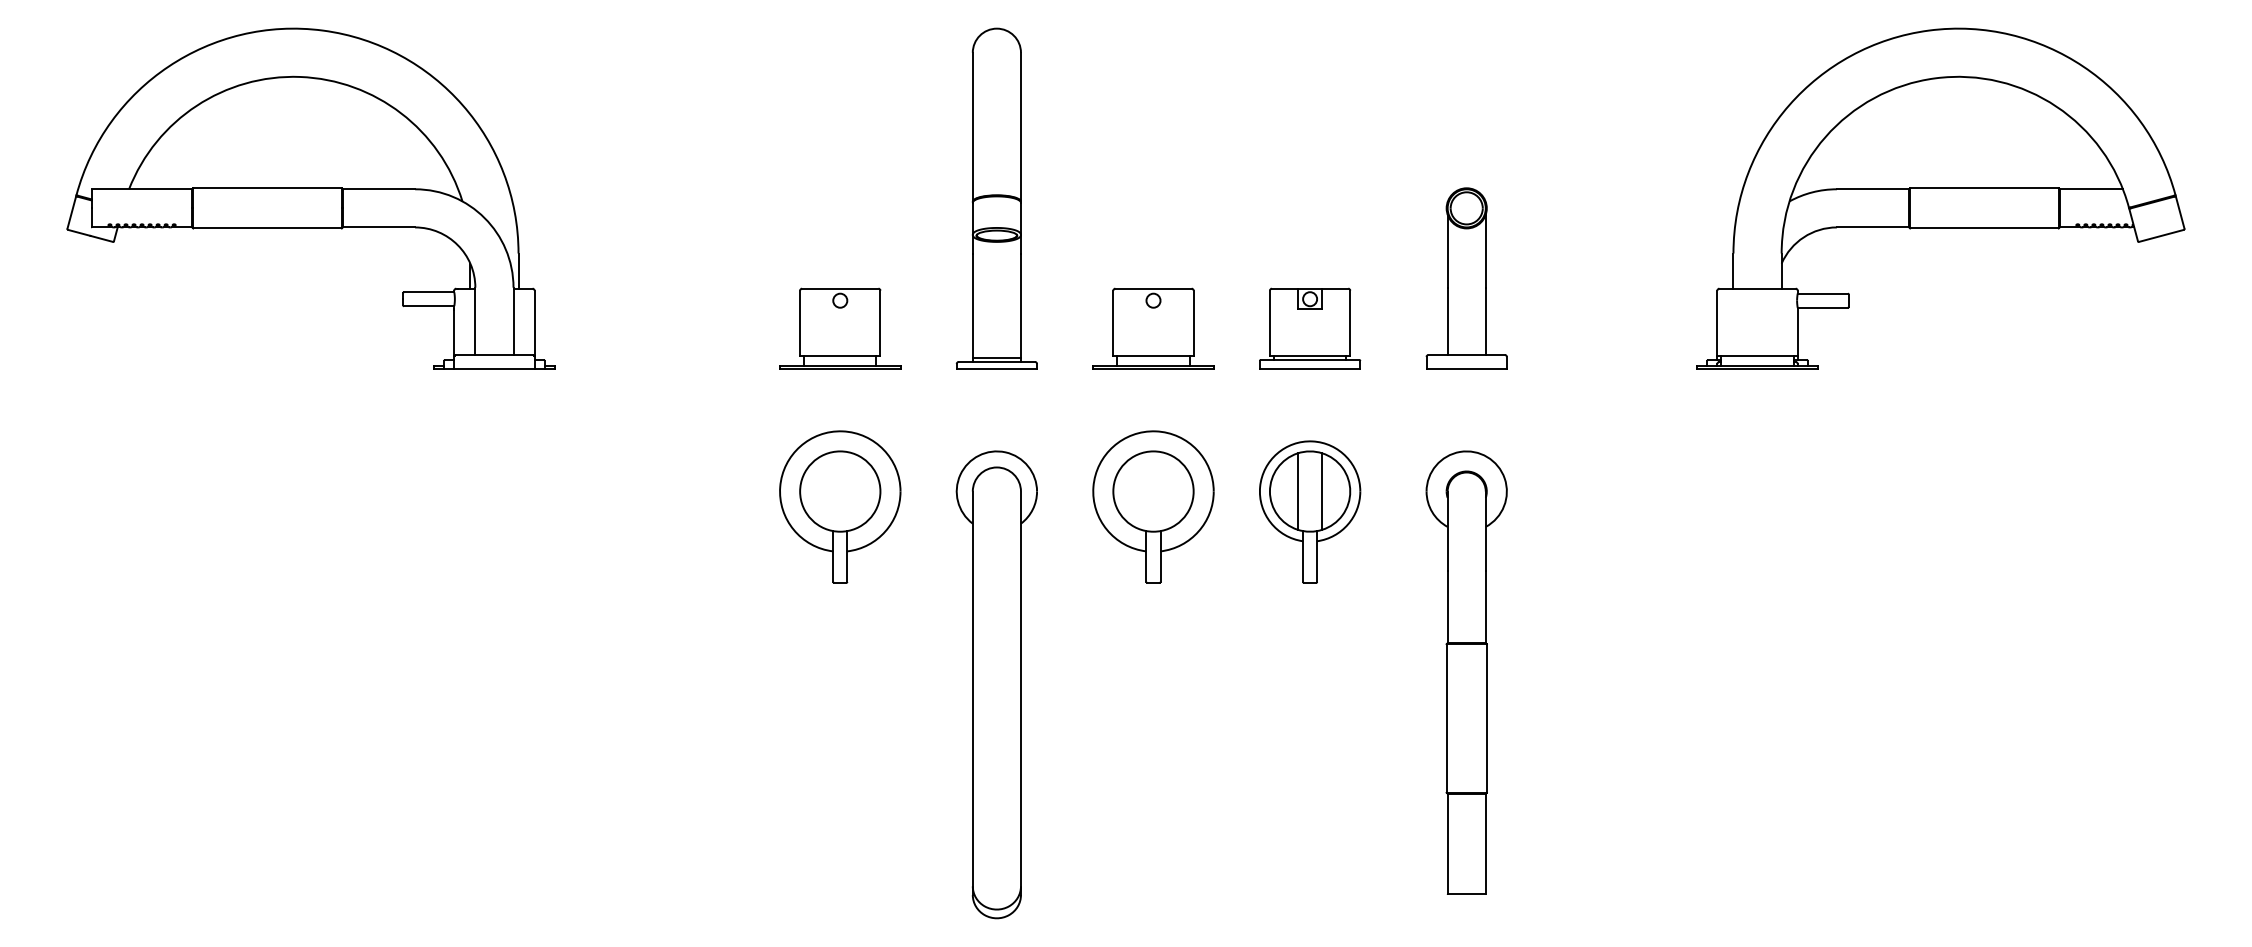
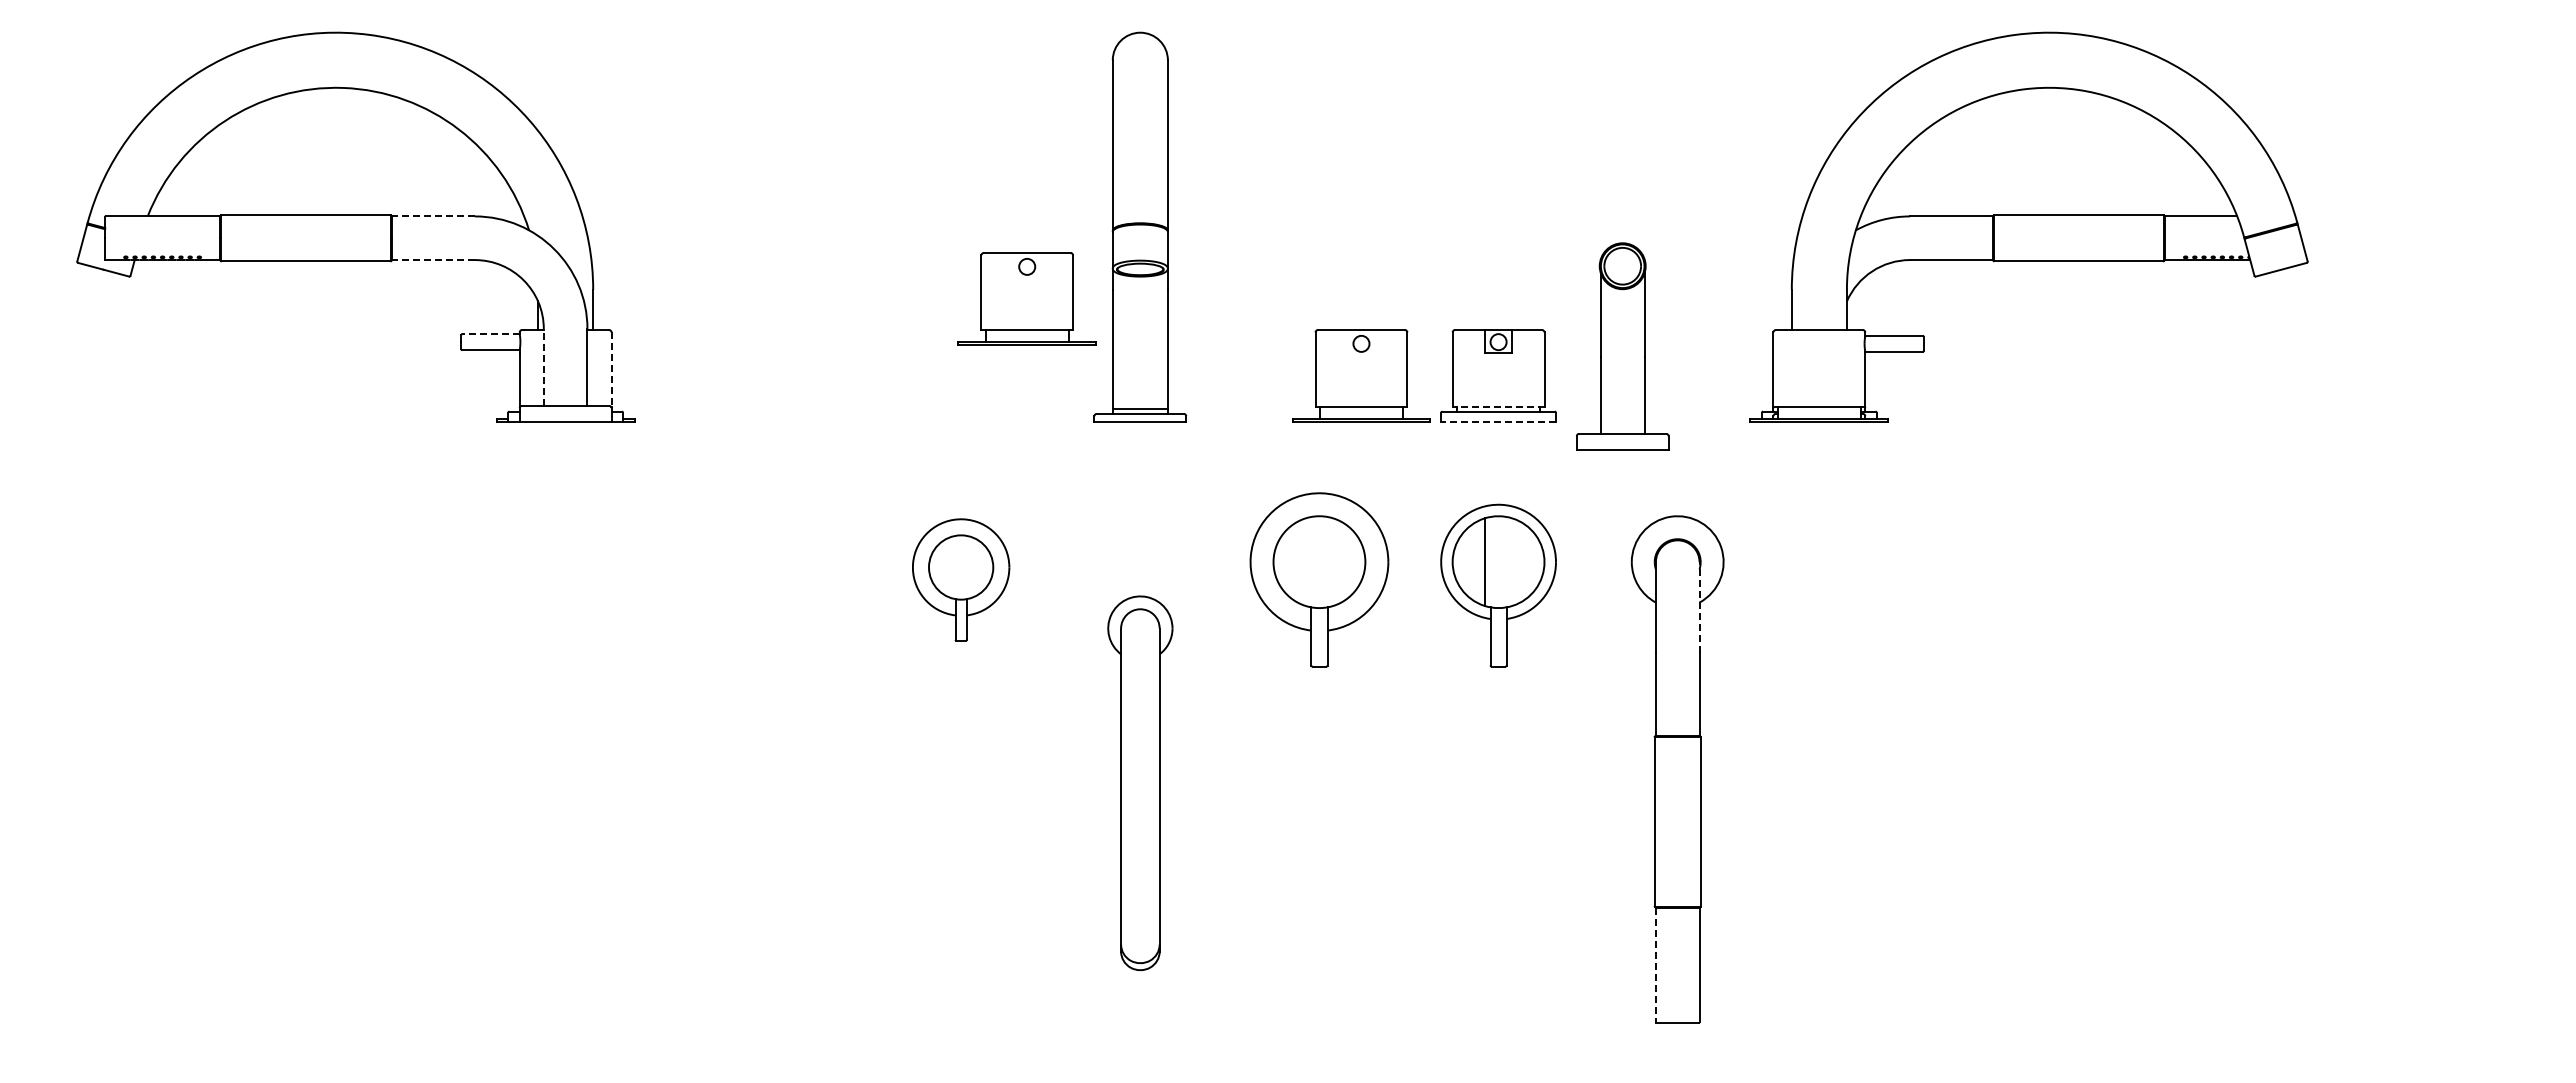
line: (378, 189) -> (433, 216), solid -> dashed
part: (1940, 198) -> (2028, 226), moved
line: (378, 227) -> (433, 260), solid -> dashed
part: (1466, 278) -> (1622, 346), moved
line: (429, 292) -> (491, 334), solid -> dashed
line: (475, 320) -> (543, 366), solid -> dashed
line: (534, 323) -> (611, 370), solid -> dashed
part: (839, 328) -> (1026, 298), moved
part: (1153, 328) -> (1361, 375), moved
line: (1310, 356) -> (1498, 407), solid -> dashed
line: (1310, 368) -> (1498, 421), solid -> dashed
line: (1321, 491) -> (1511, 562), removed
part: (839, 506) -> (960, 579), size x0.7
line: (1485, 531) -> (1699, 607), solid -> dashed
part: (997, 685) -> (1140, 783), size x0.7
line: (1447, 844) -> (1655, 965), solid -> dashed

